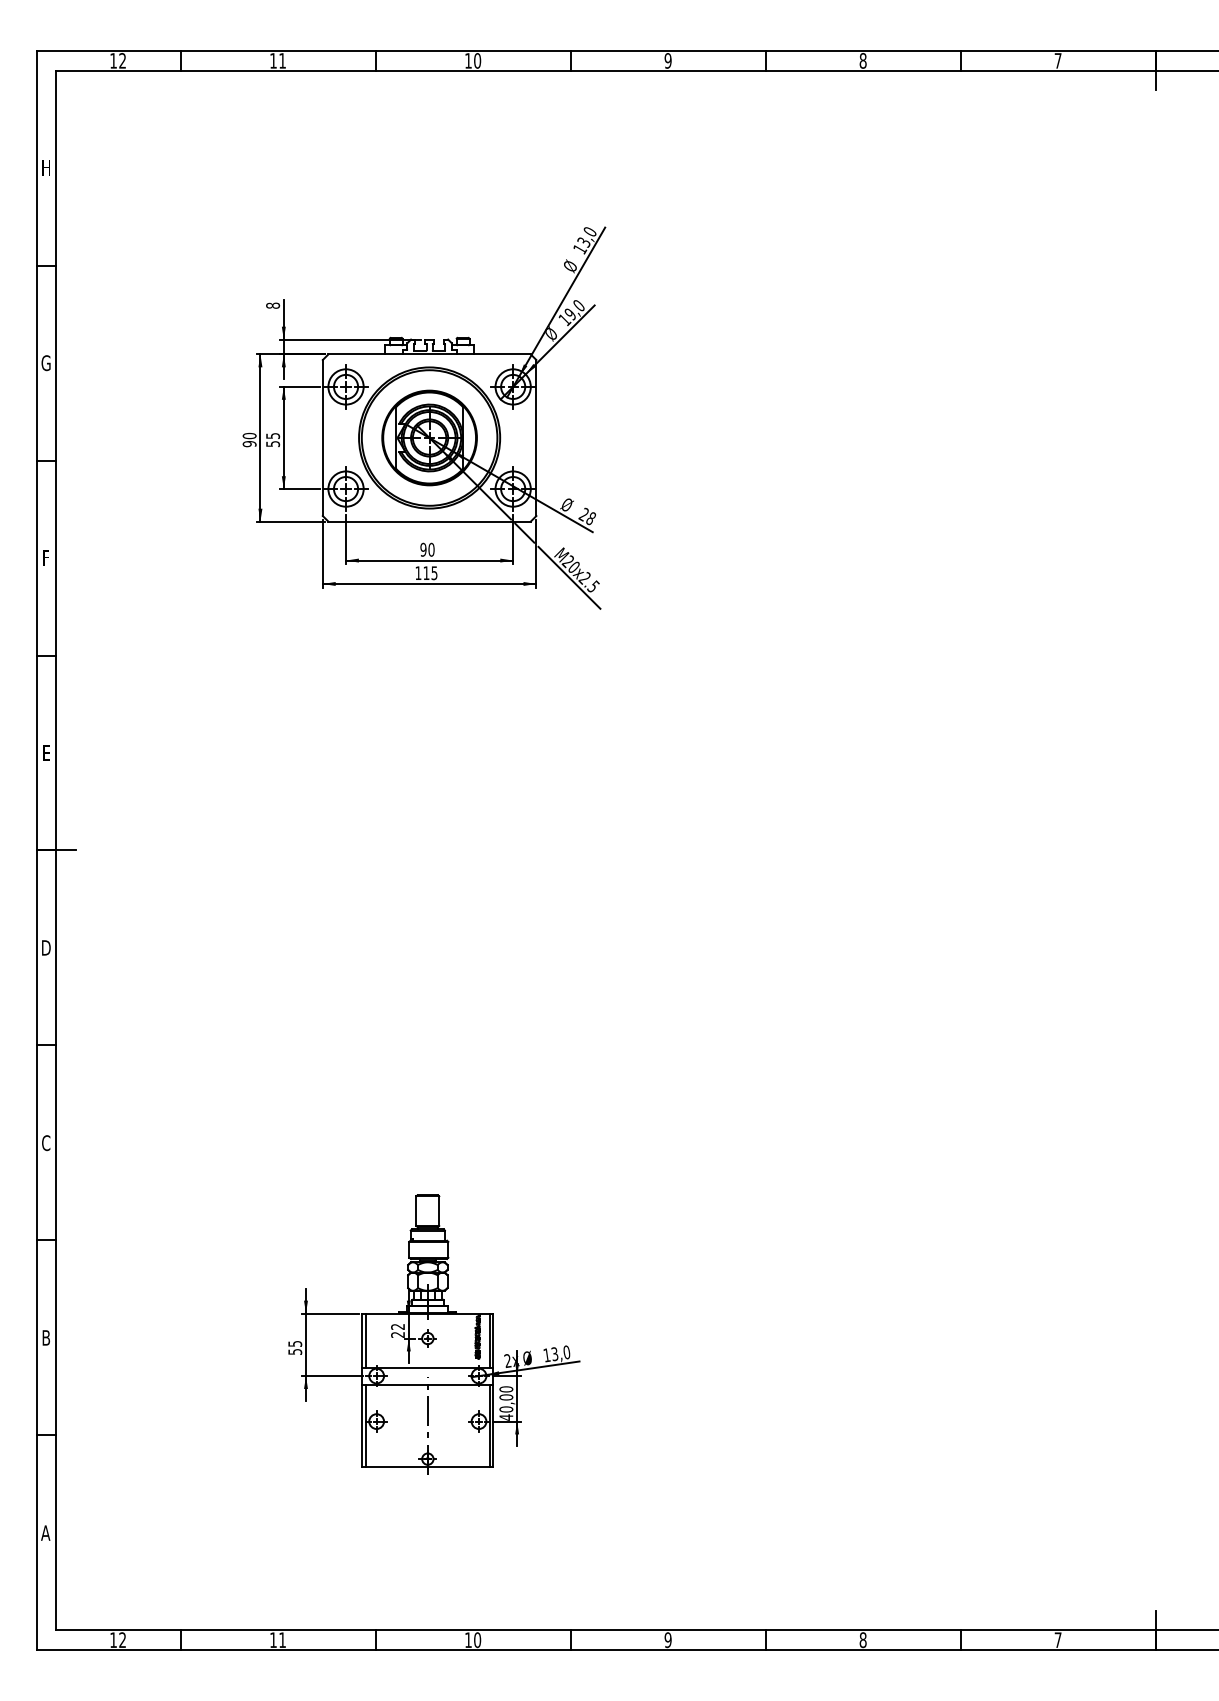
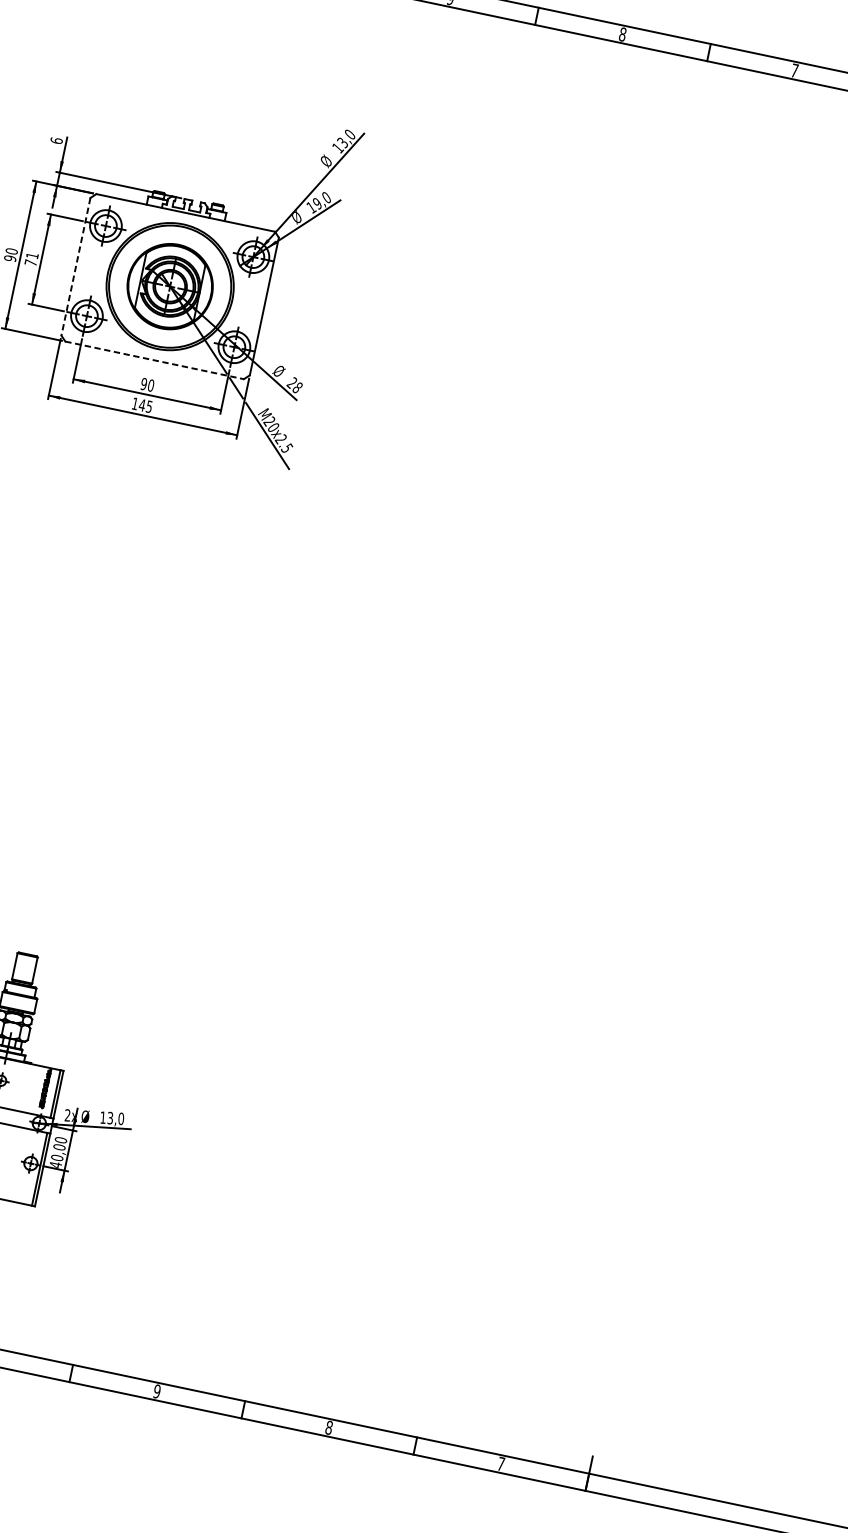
text: (272, 305) -> (56, 140), 8 -> 6
line: (322, 438) -> (75, 267), solid -> dashed
text: (273, 440) -> (31, 259), 55 -> 71
line: (430, 521) -> (155, 360), solid -> dashed
text: (426, 572) -> (142, 404), 115 -> 145

